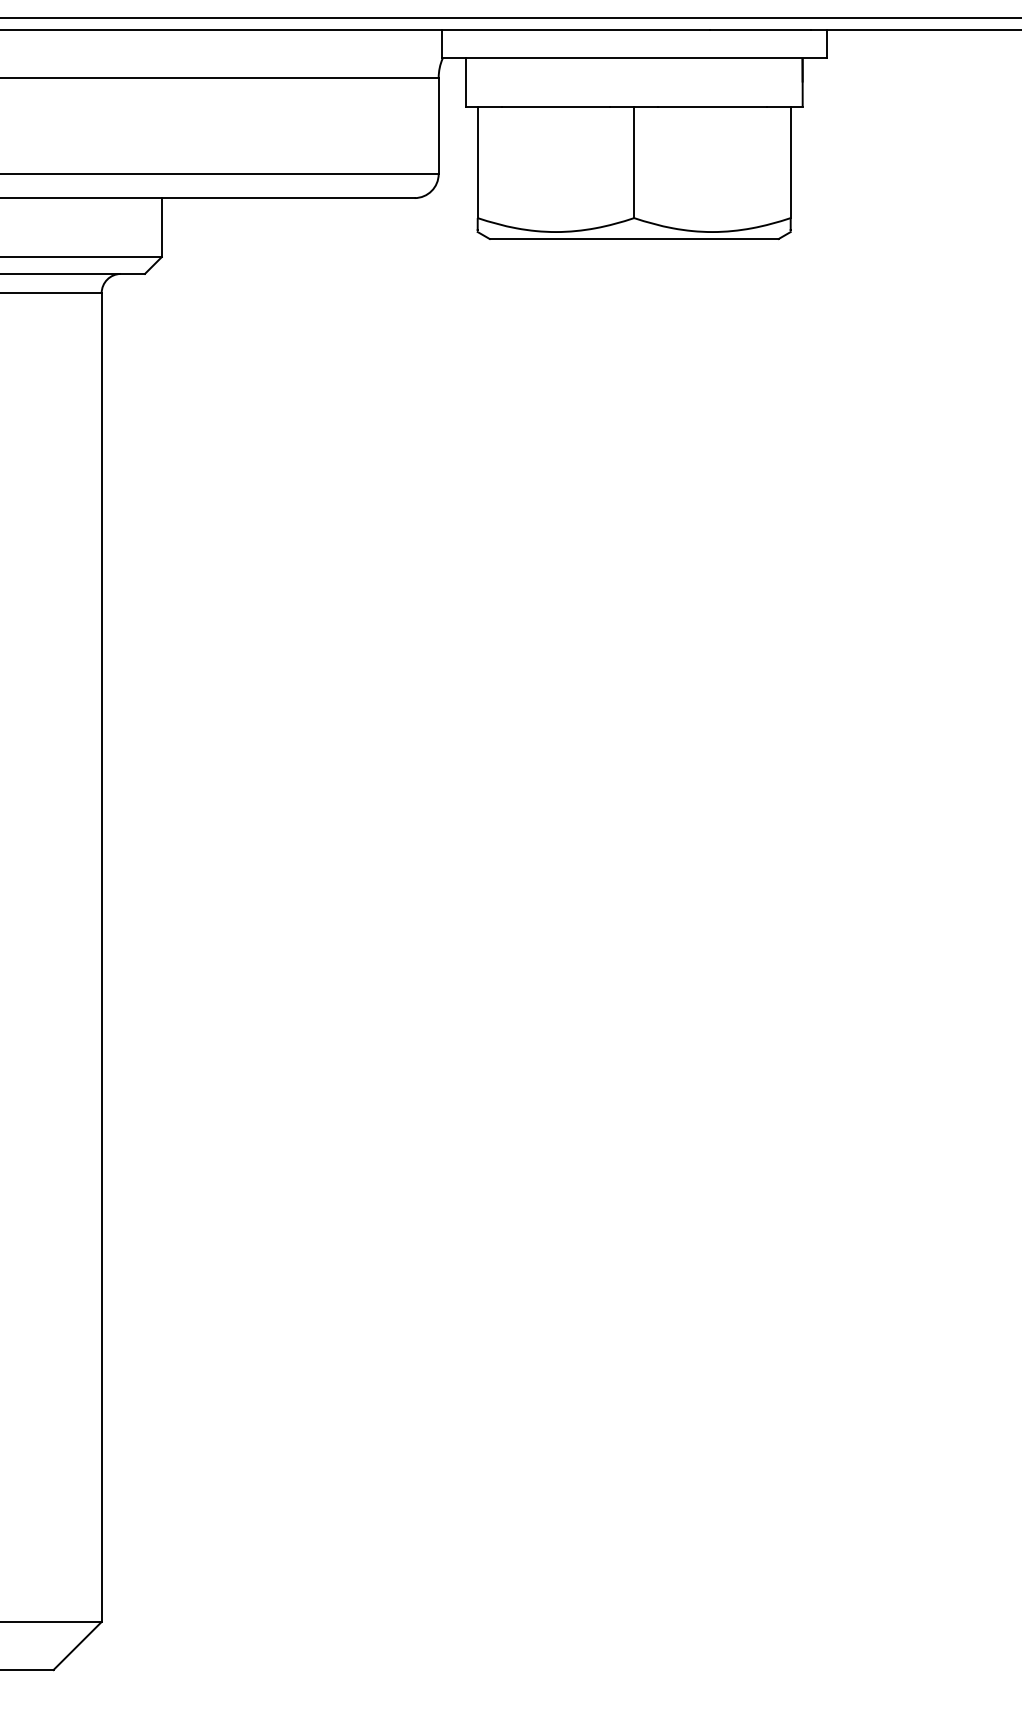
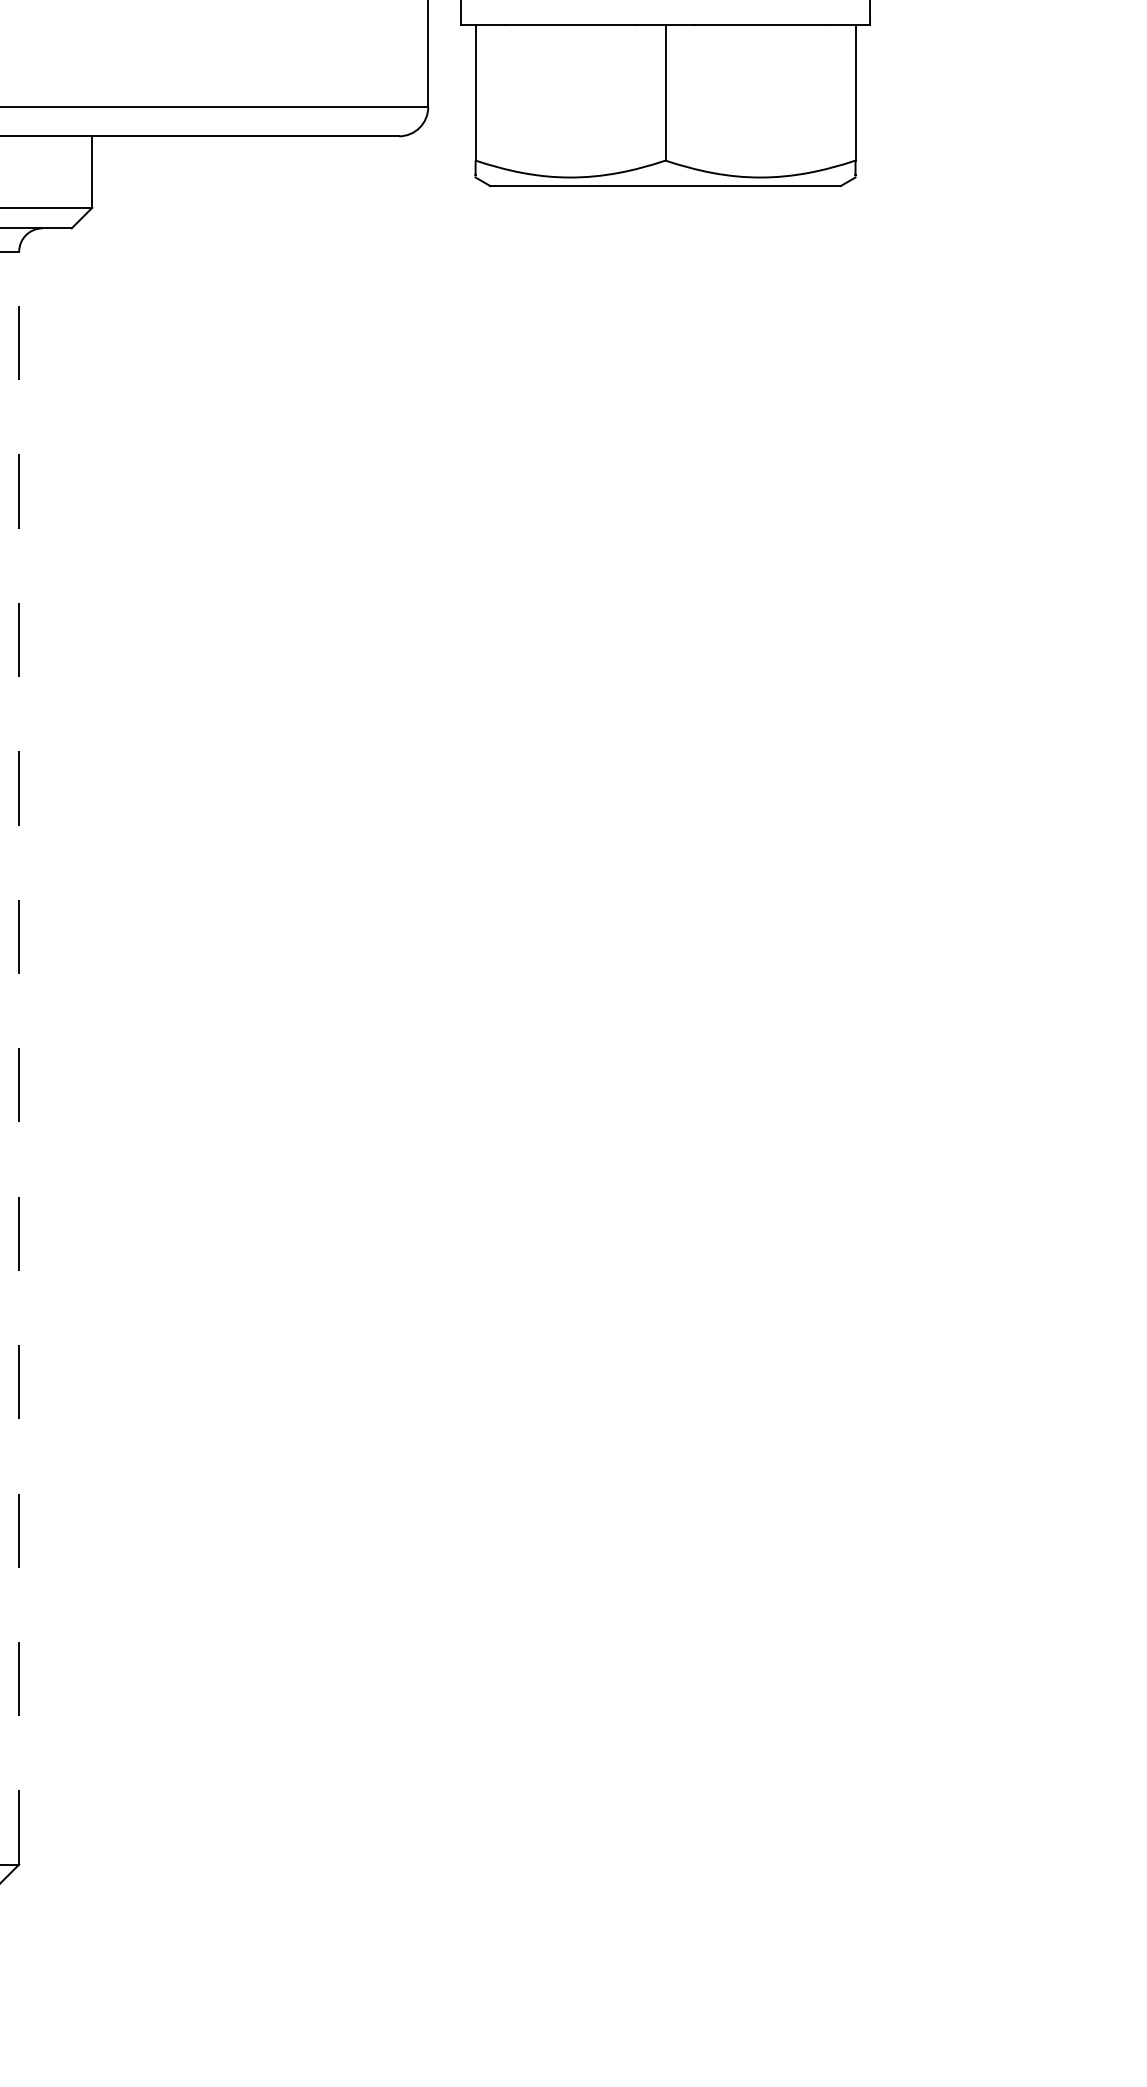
line: (101, 957) -> (18, 1058), solid -> dashed

